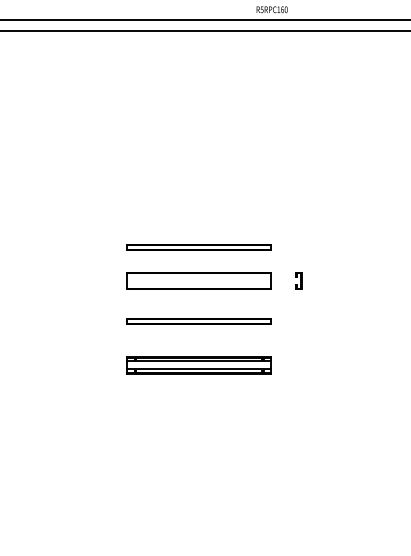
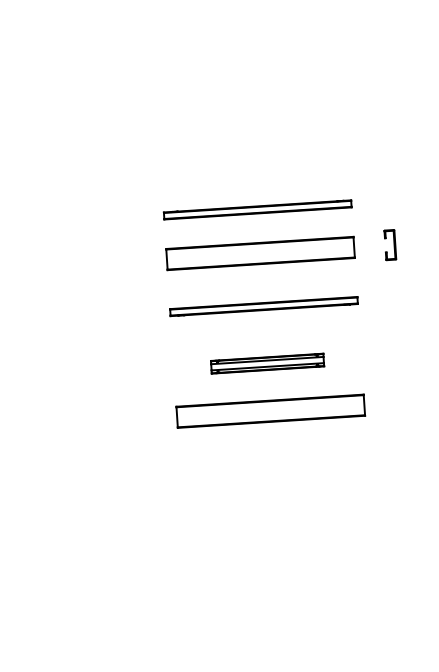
part: (298, 280) -> (389, 244), size x1.4
part: (198, 365) -> (266, 363), size x0.6
part: (198, 401) -> (269, 410), added

